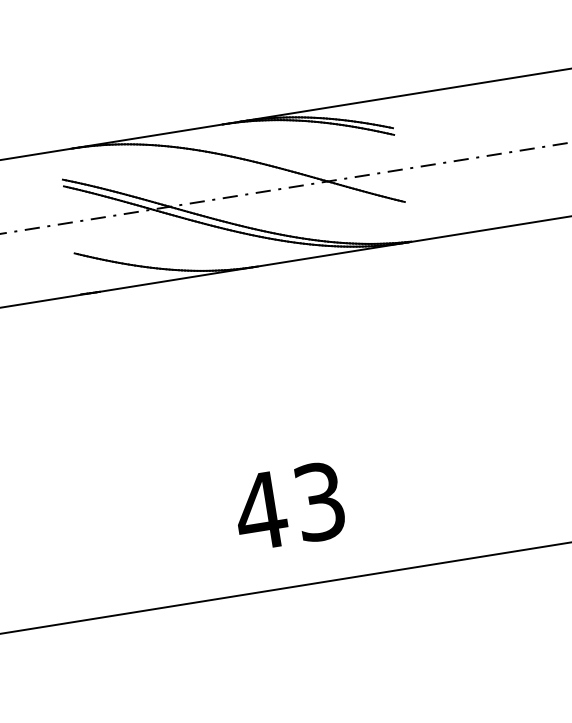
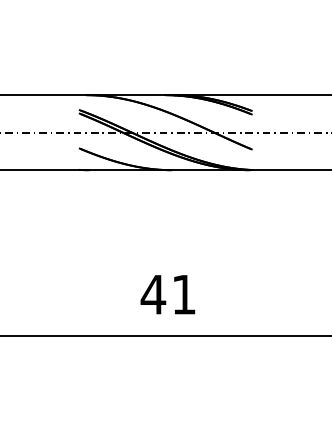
text: (318, 501) -> (183, 294), 43 -> 41

